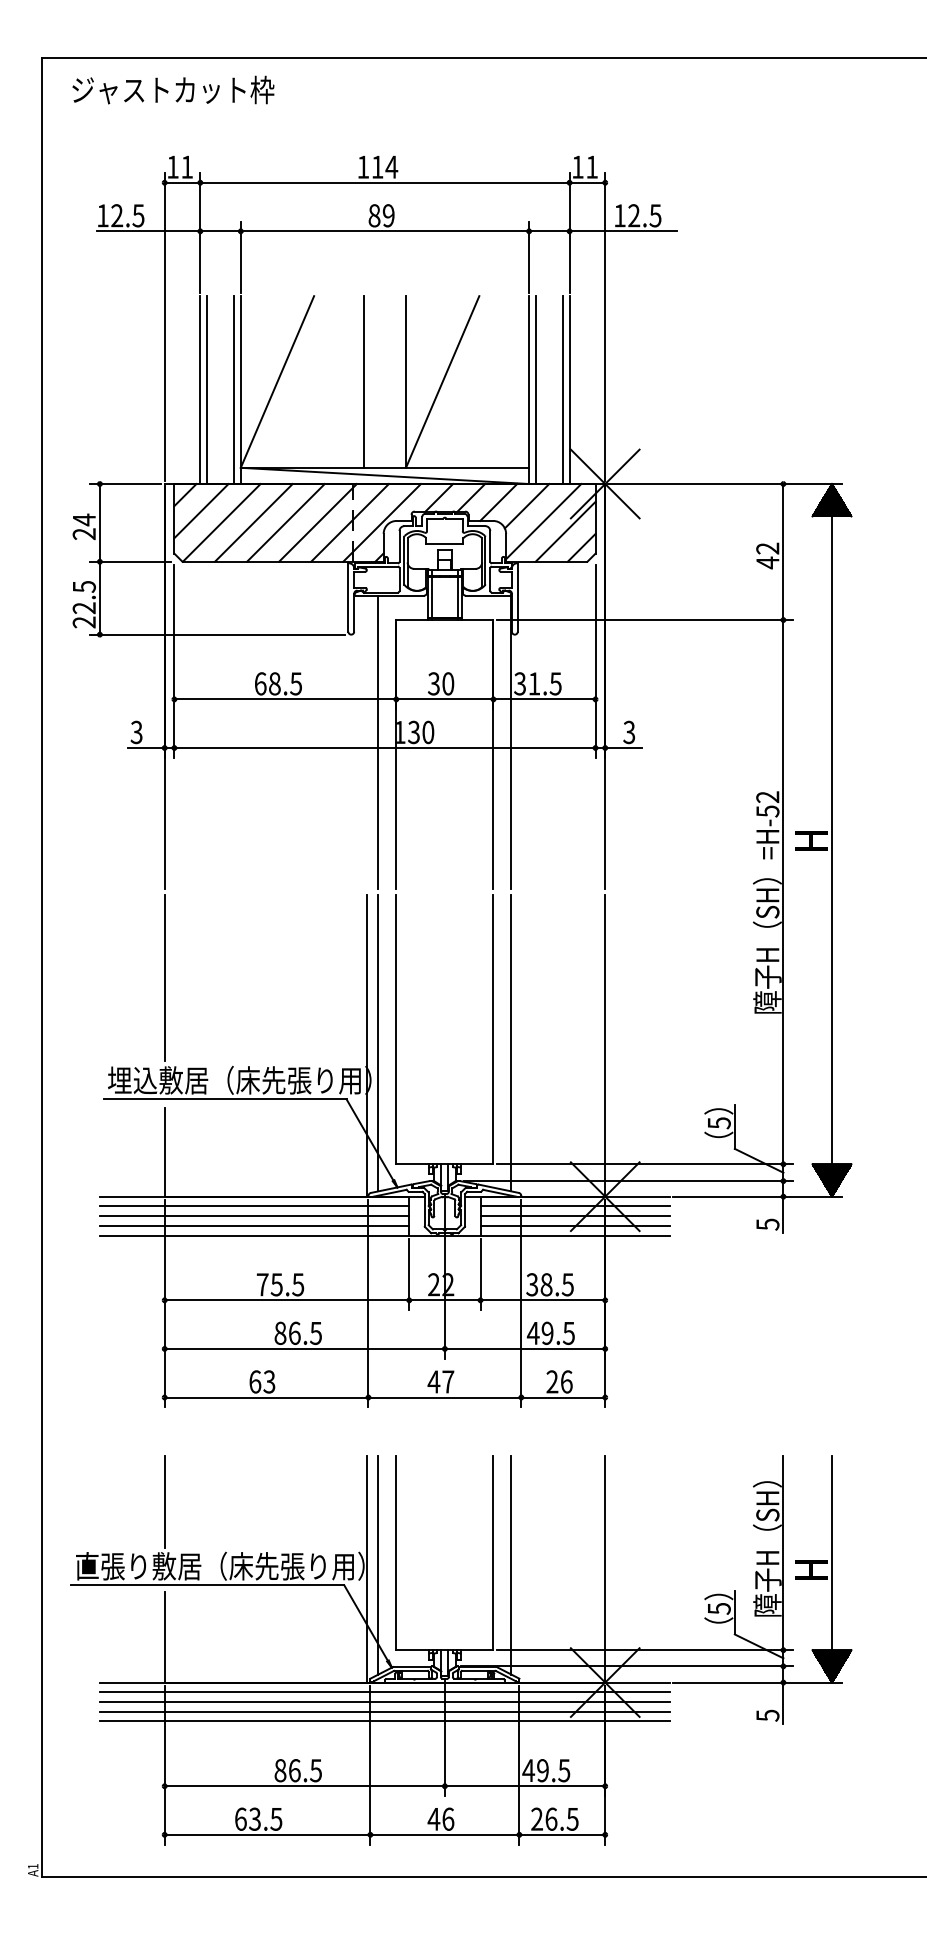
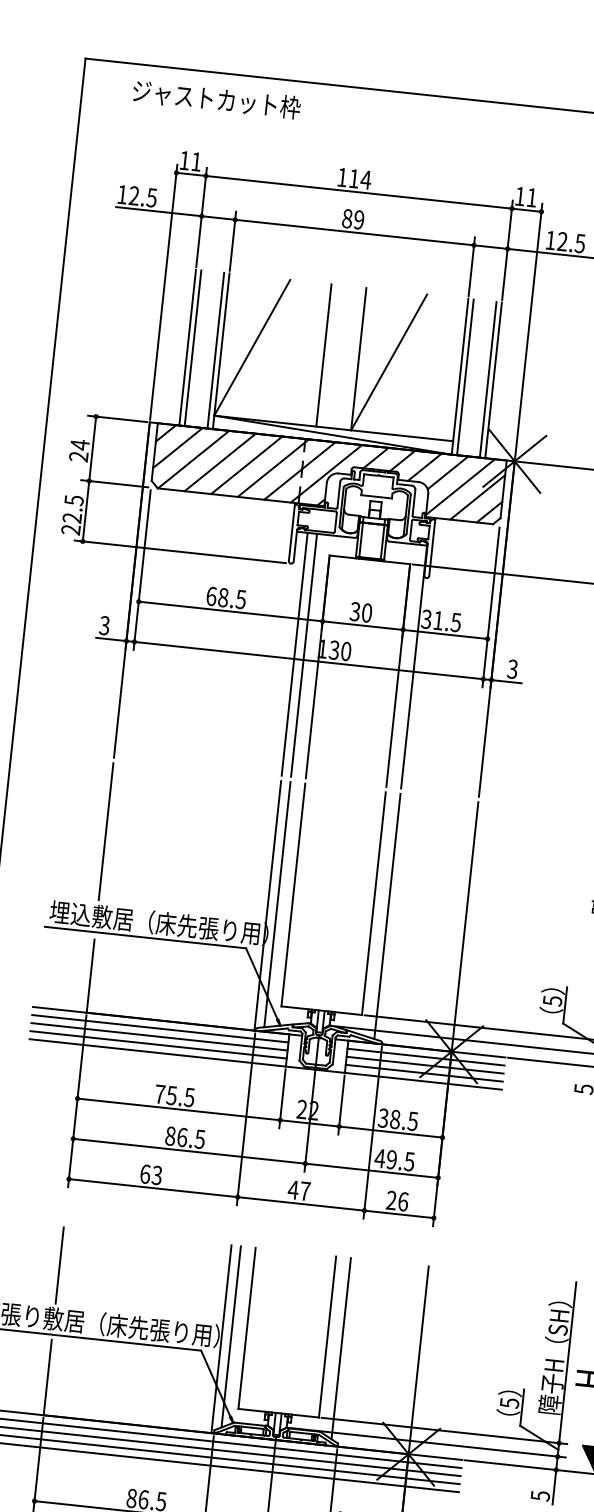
text: (173, 89) -> (216, 98), moved
line: (367, 741) -> (295, 653), added

